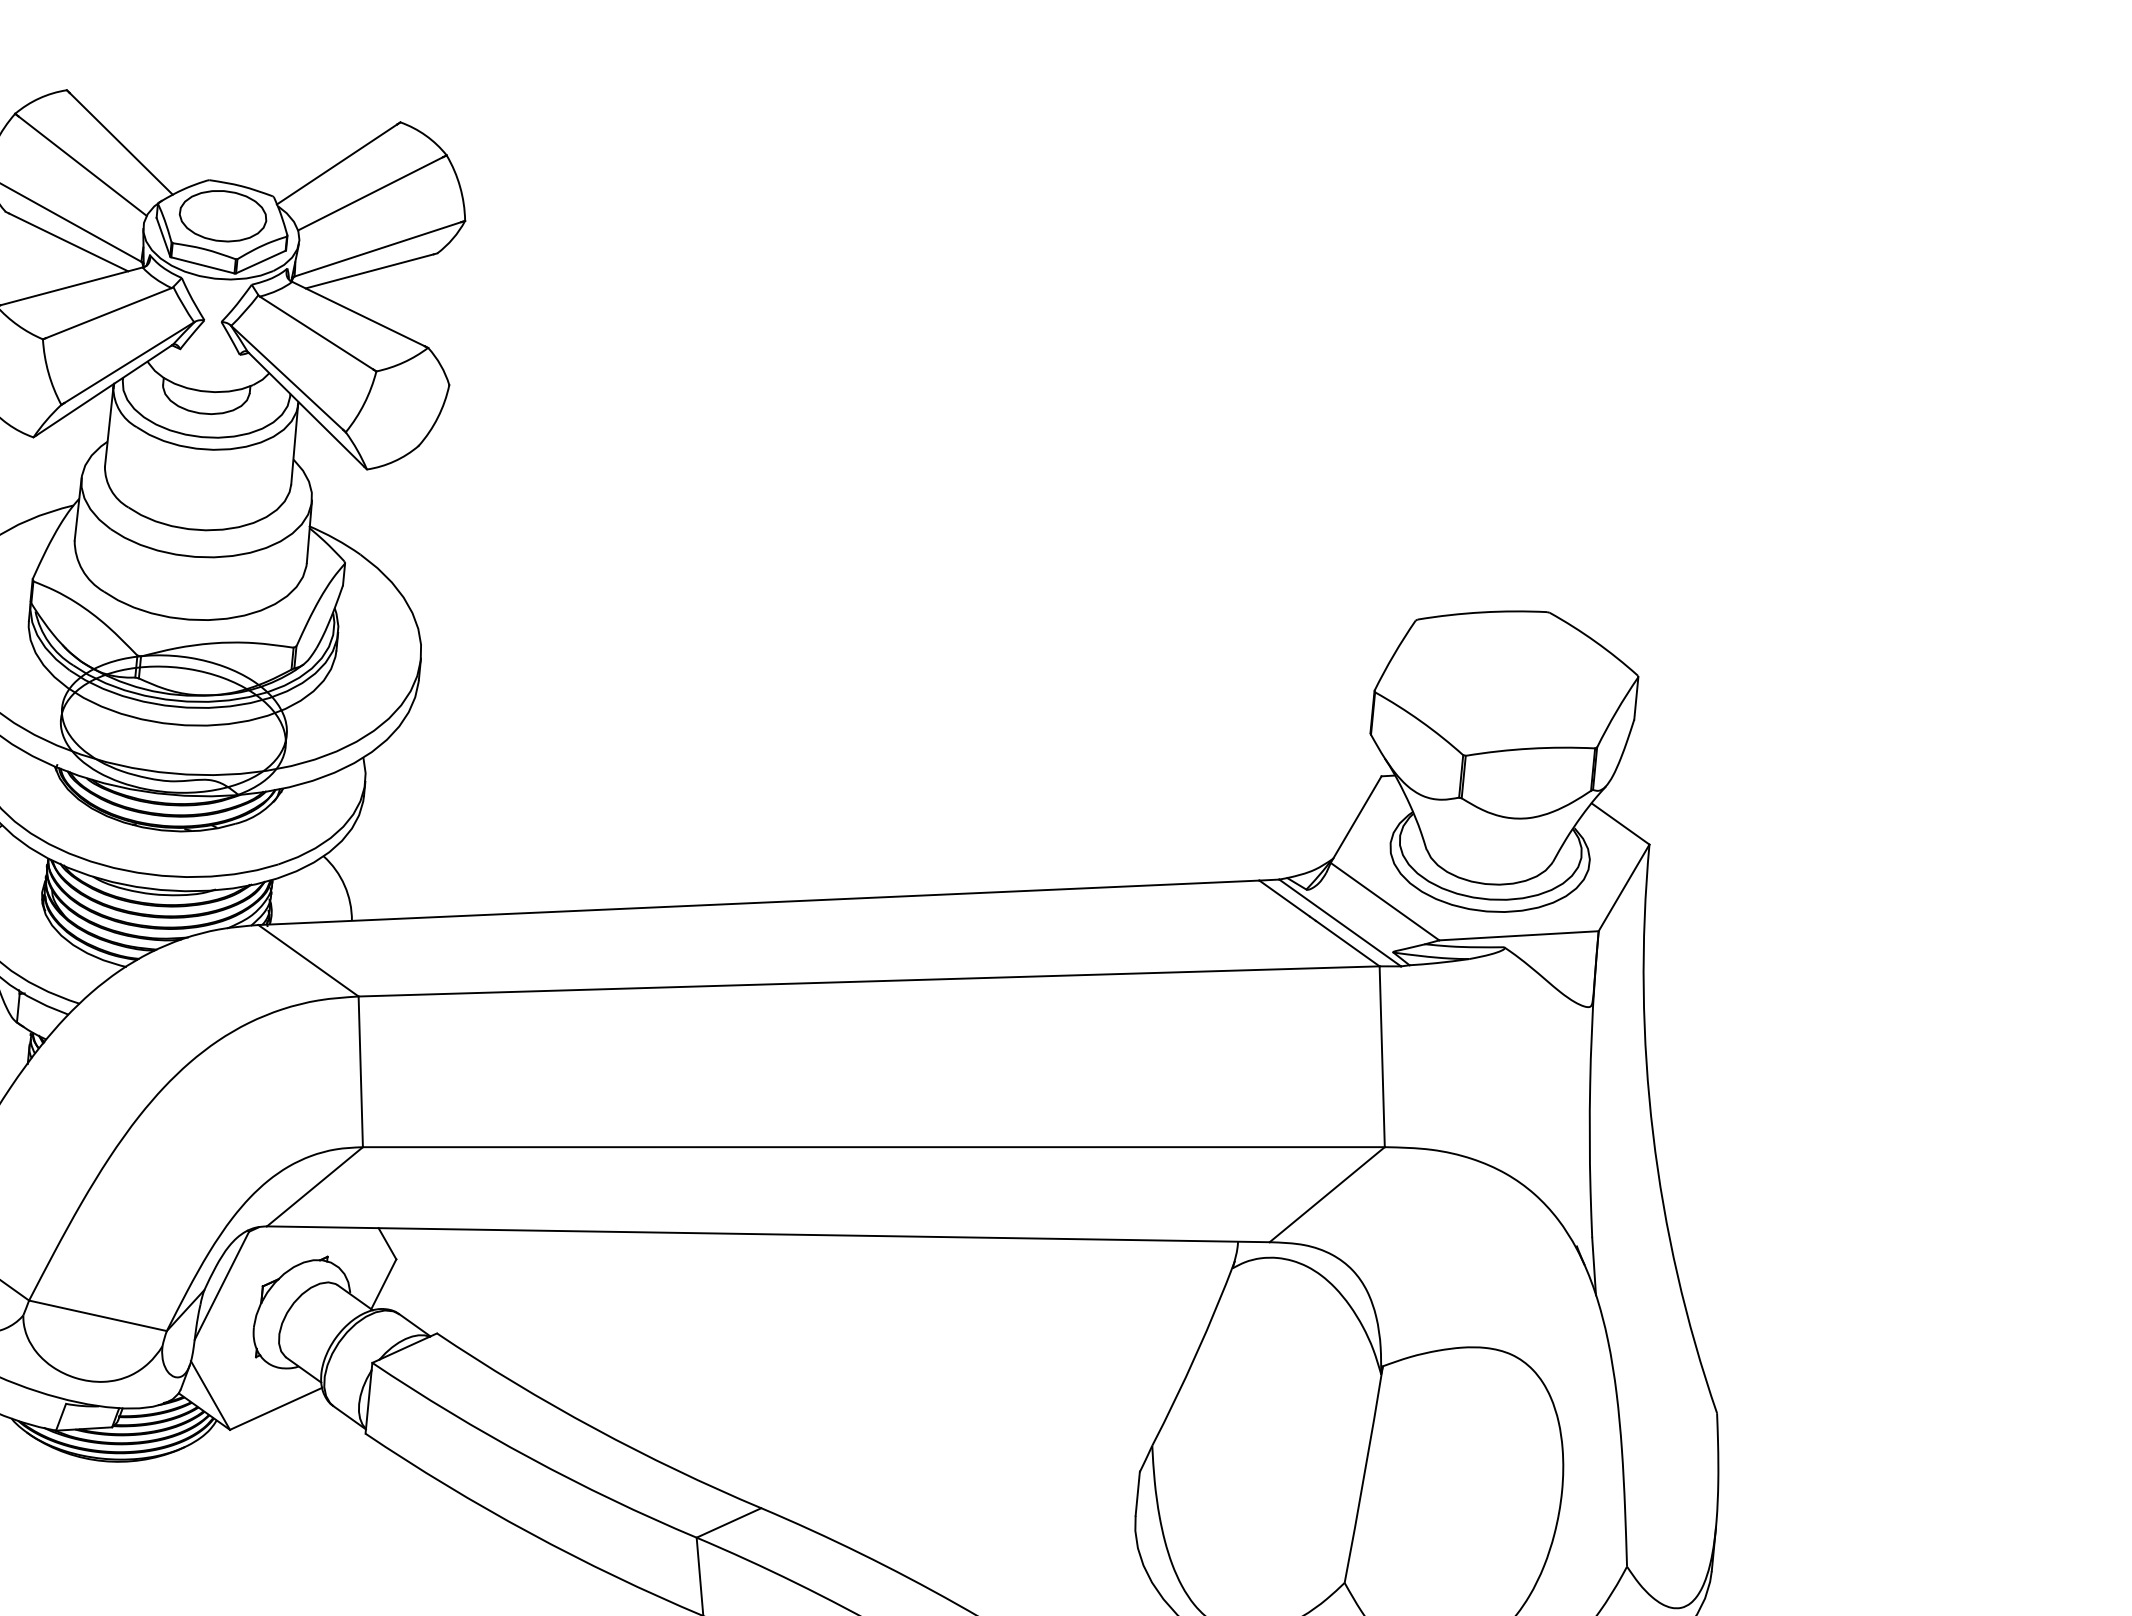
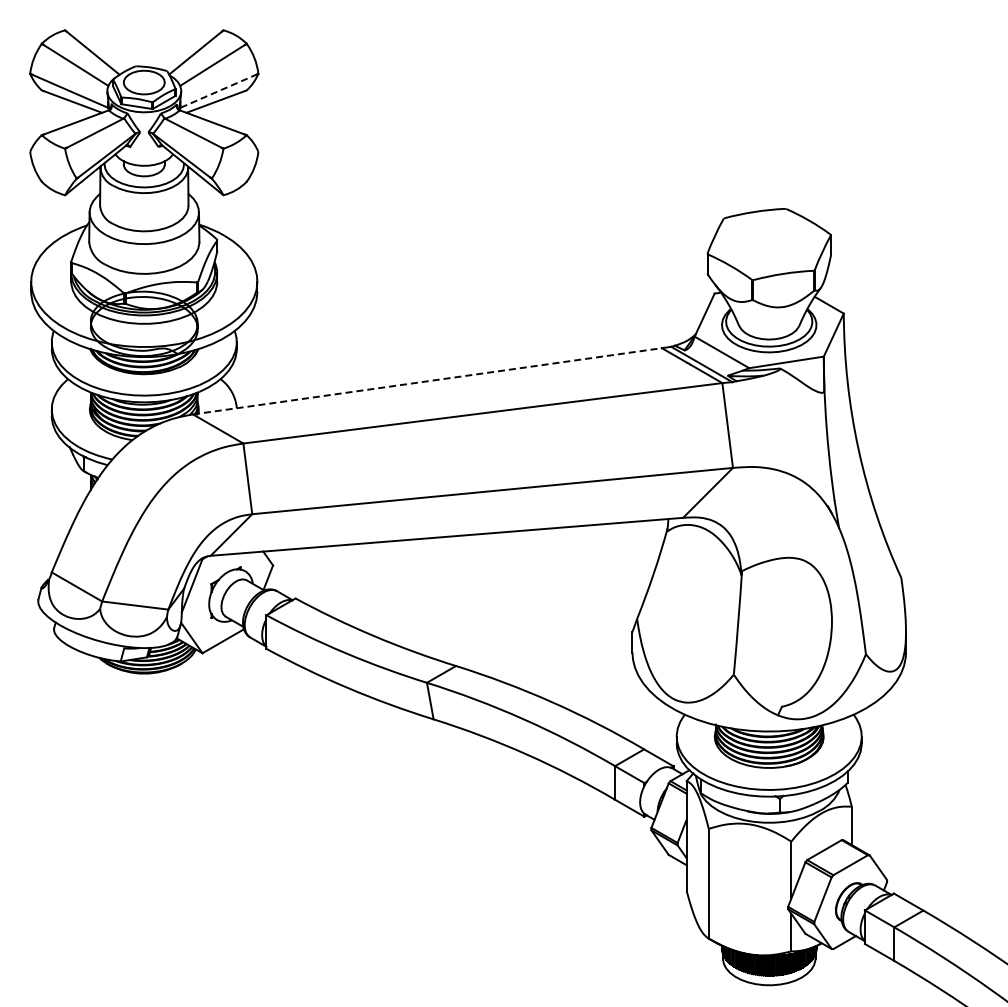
line: (379, 248) -> (219, 90), solid -> dashed
line: (758, 903) -> (427, 381), solid -> dashed

